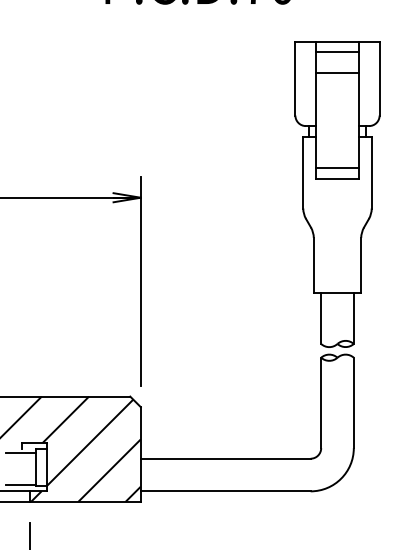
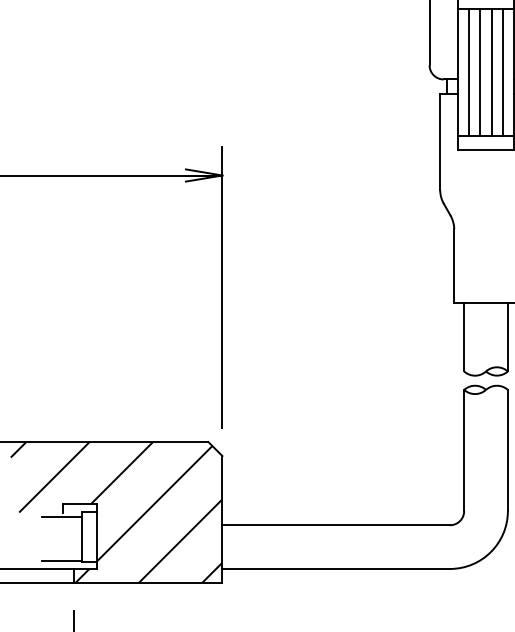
line: (324, 120) -> (468, 72), added
line: (333, 120) -> (480, 72), added
line: (341, 120) -> (491, 72), added
line: (350, 120) -> (503, 72), added

